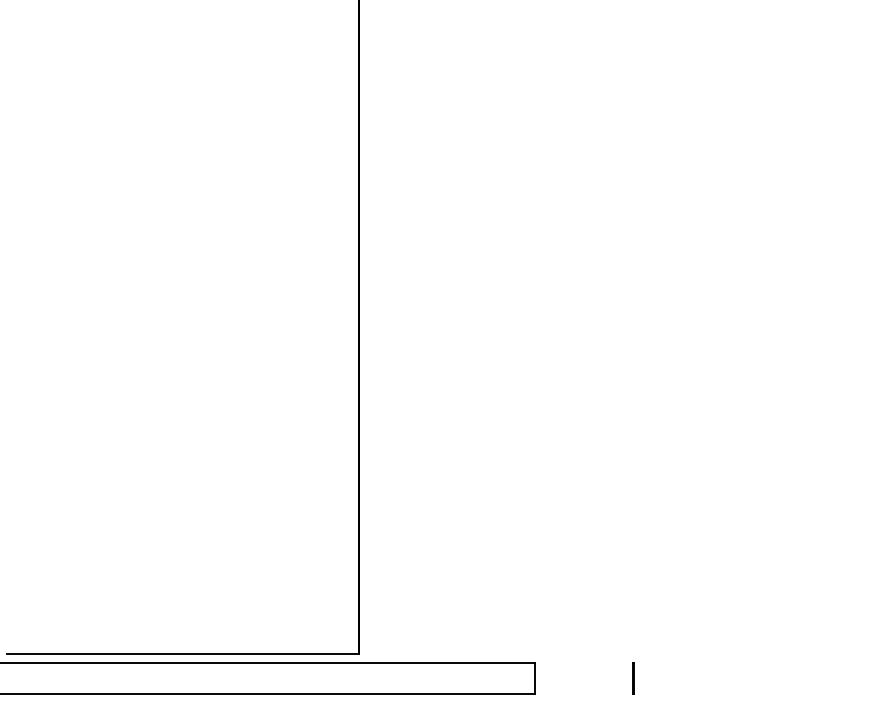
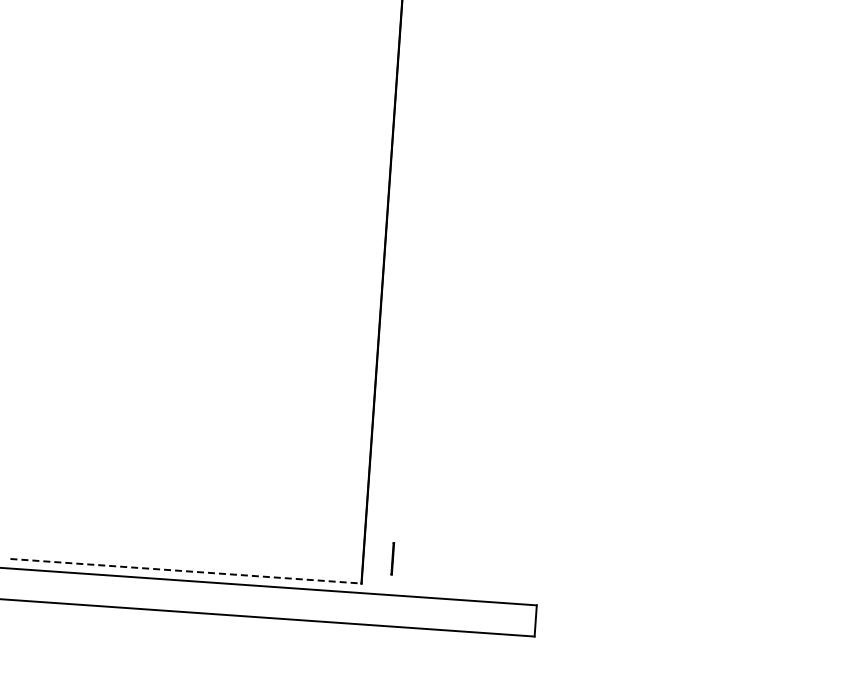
line: (182, 653) -> (185, 571), solid -> dashed
line: (633, 678) -> (393, 558), moved

